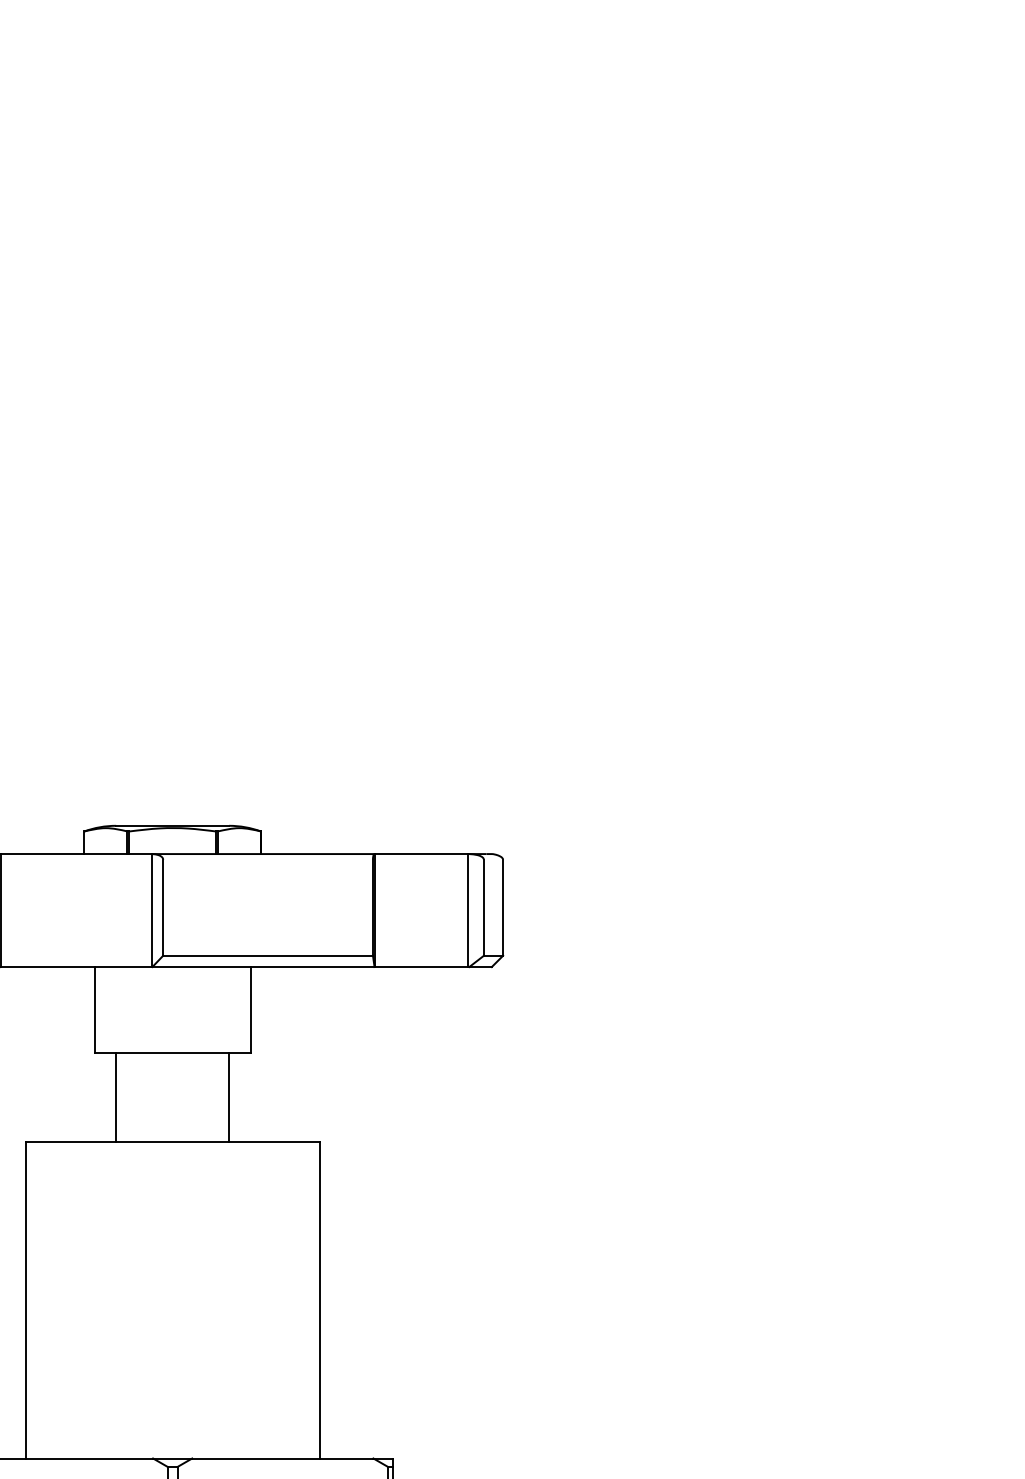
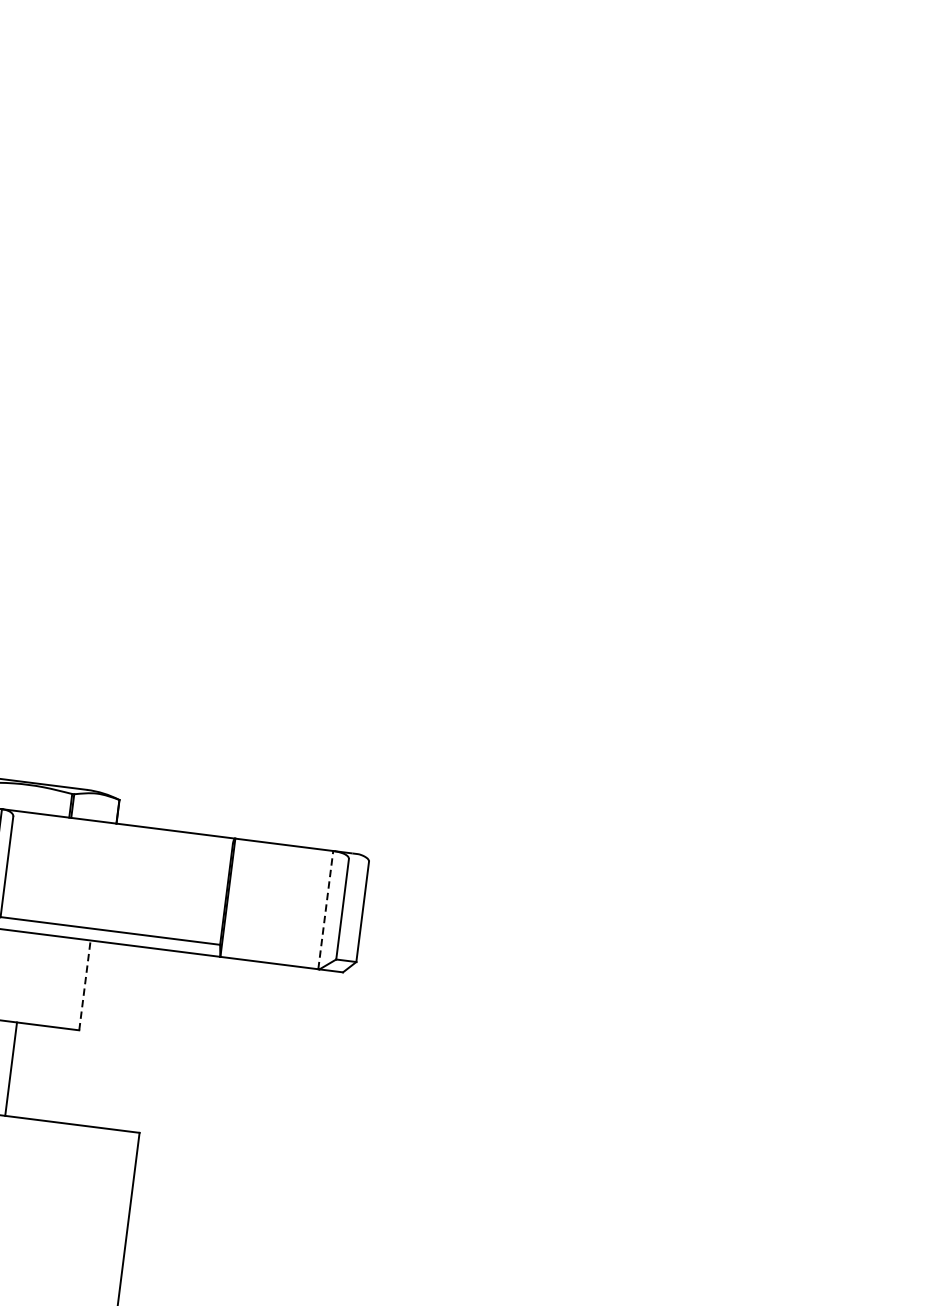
line: (468, 910) -> (326, 910), solid -> dashed
line: (250, 1009) -> (84, 984), solid -> dashed
line: (229, 1097) -> (11, 1069), moved

